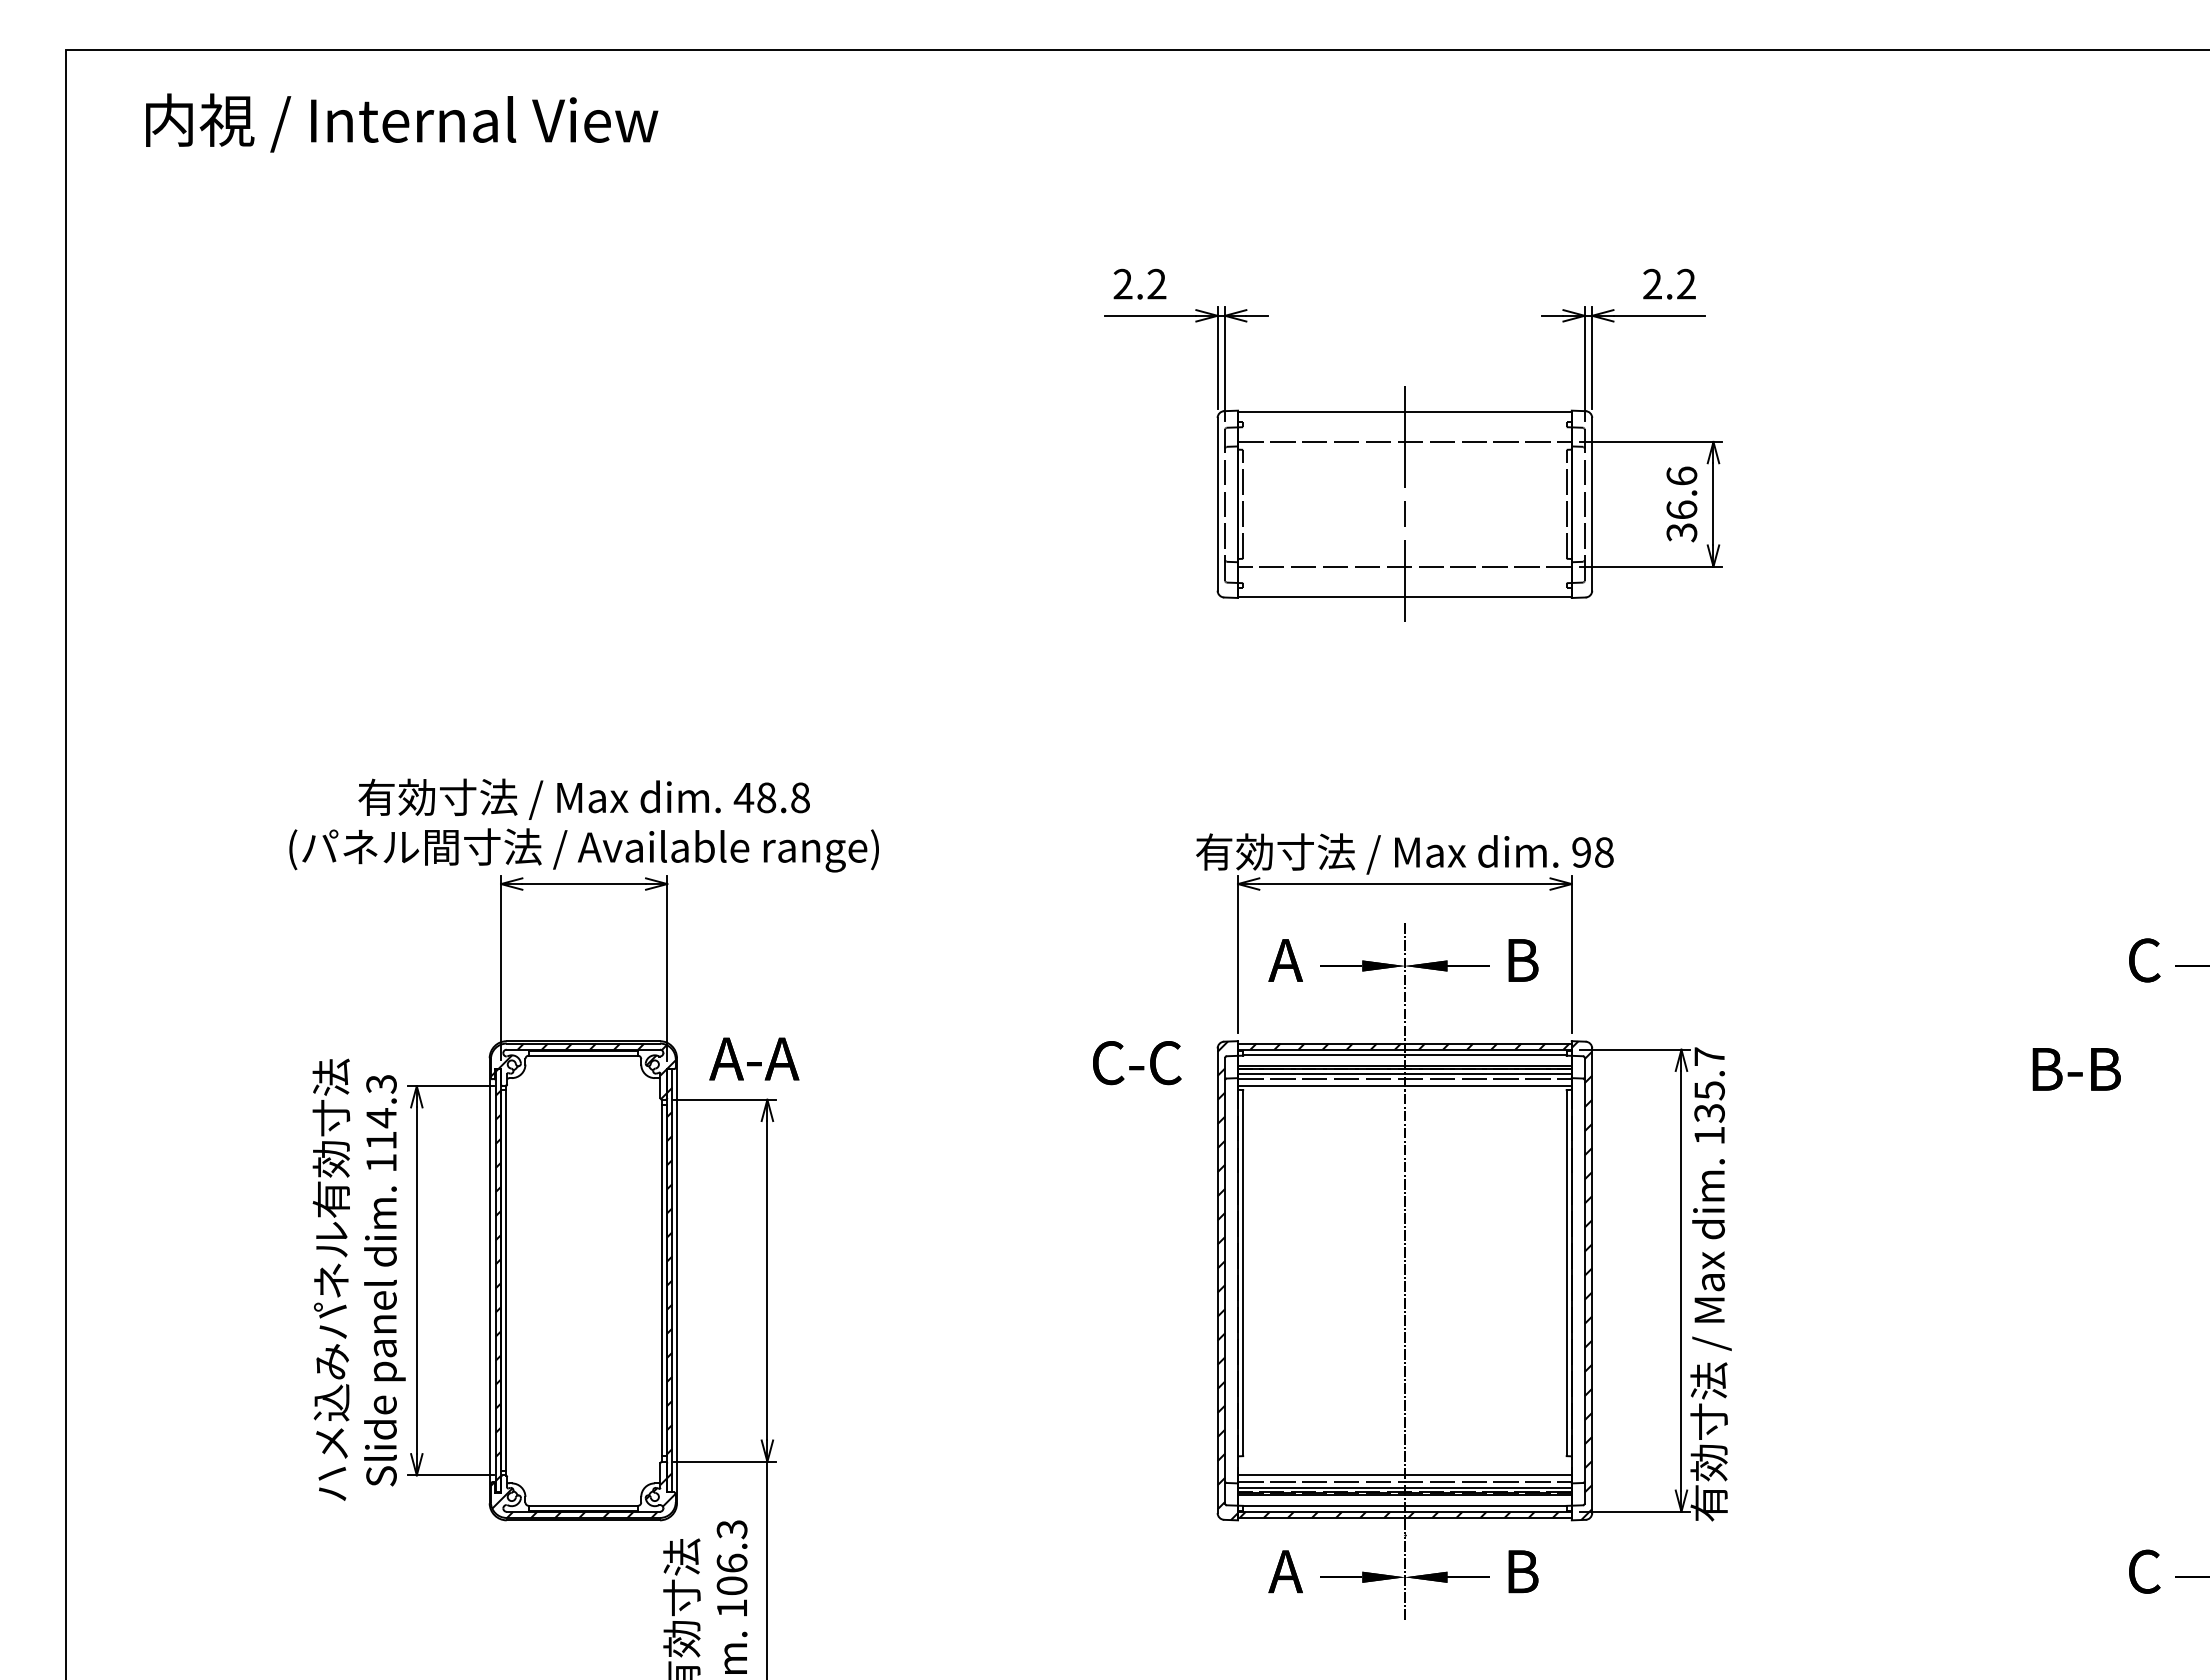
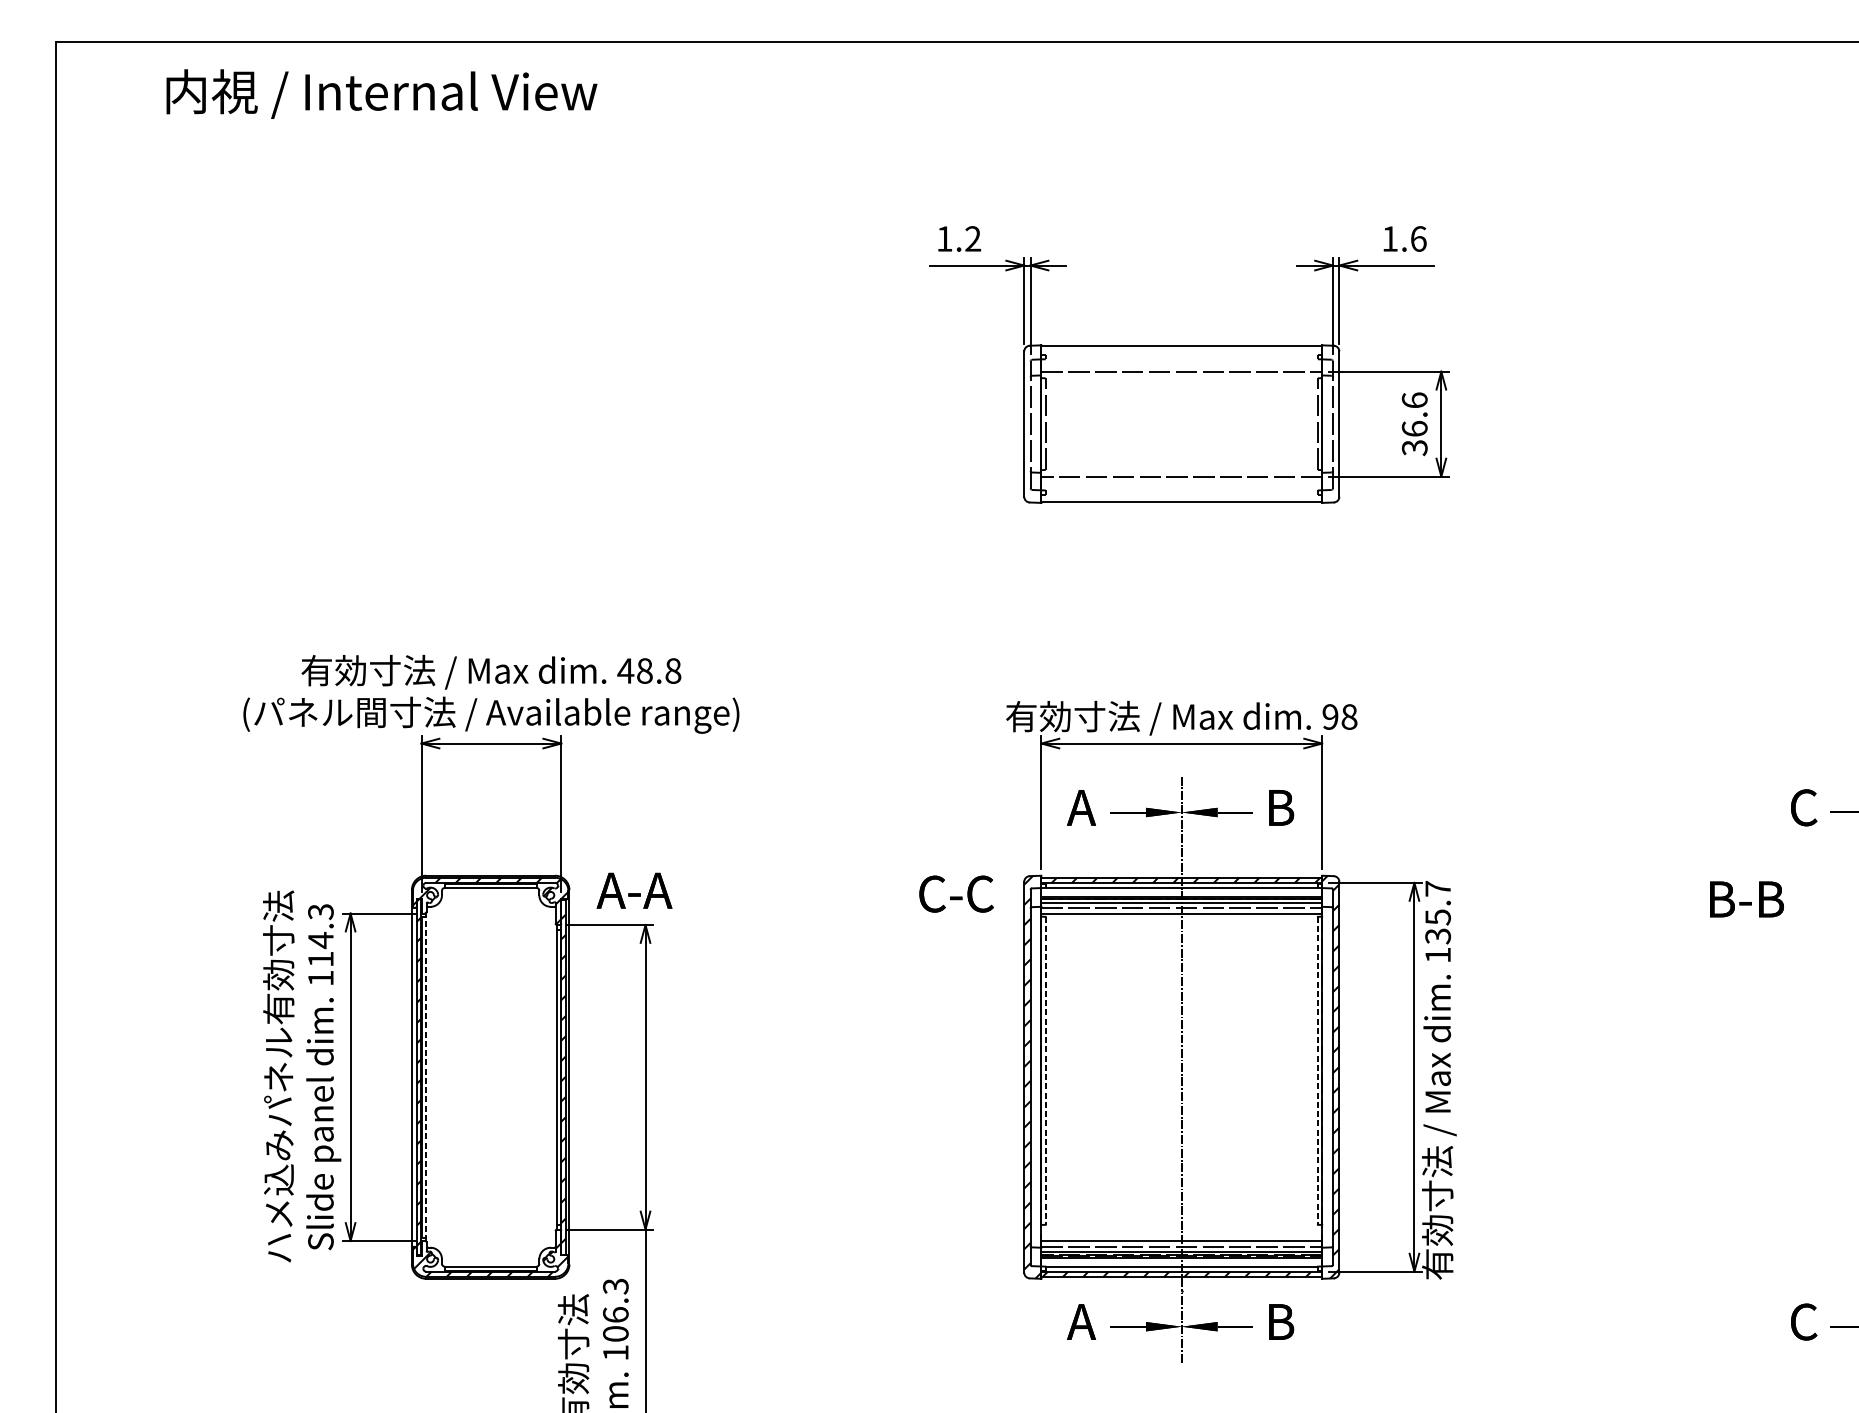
text: (402, 122) -> (382, 93), moved
text: (1122, 283) -> (944, 238), 2.2 -> 1.2
text: (1669, 283) -> (1404, 238), 2.2 -> 1.6
line: (1404, 504) -> (1181, 424), removed
line: (1243, 1273) -> (1046, 1071), solid -> dashed
line: (1566, 1273) -> (1317, 1071), solid -> dashed
line: (506, 1280) -> (426, 1077), solid -> dashed

